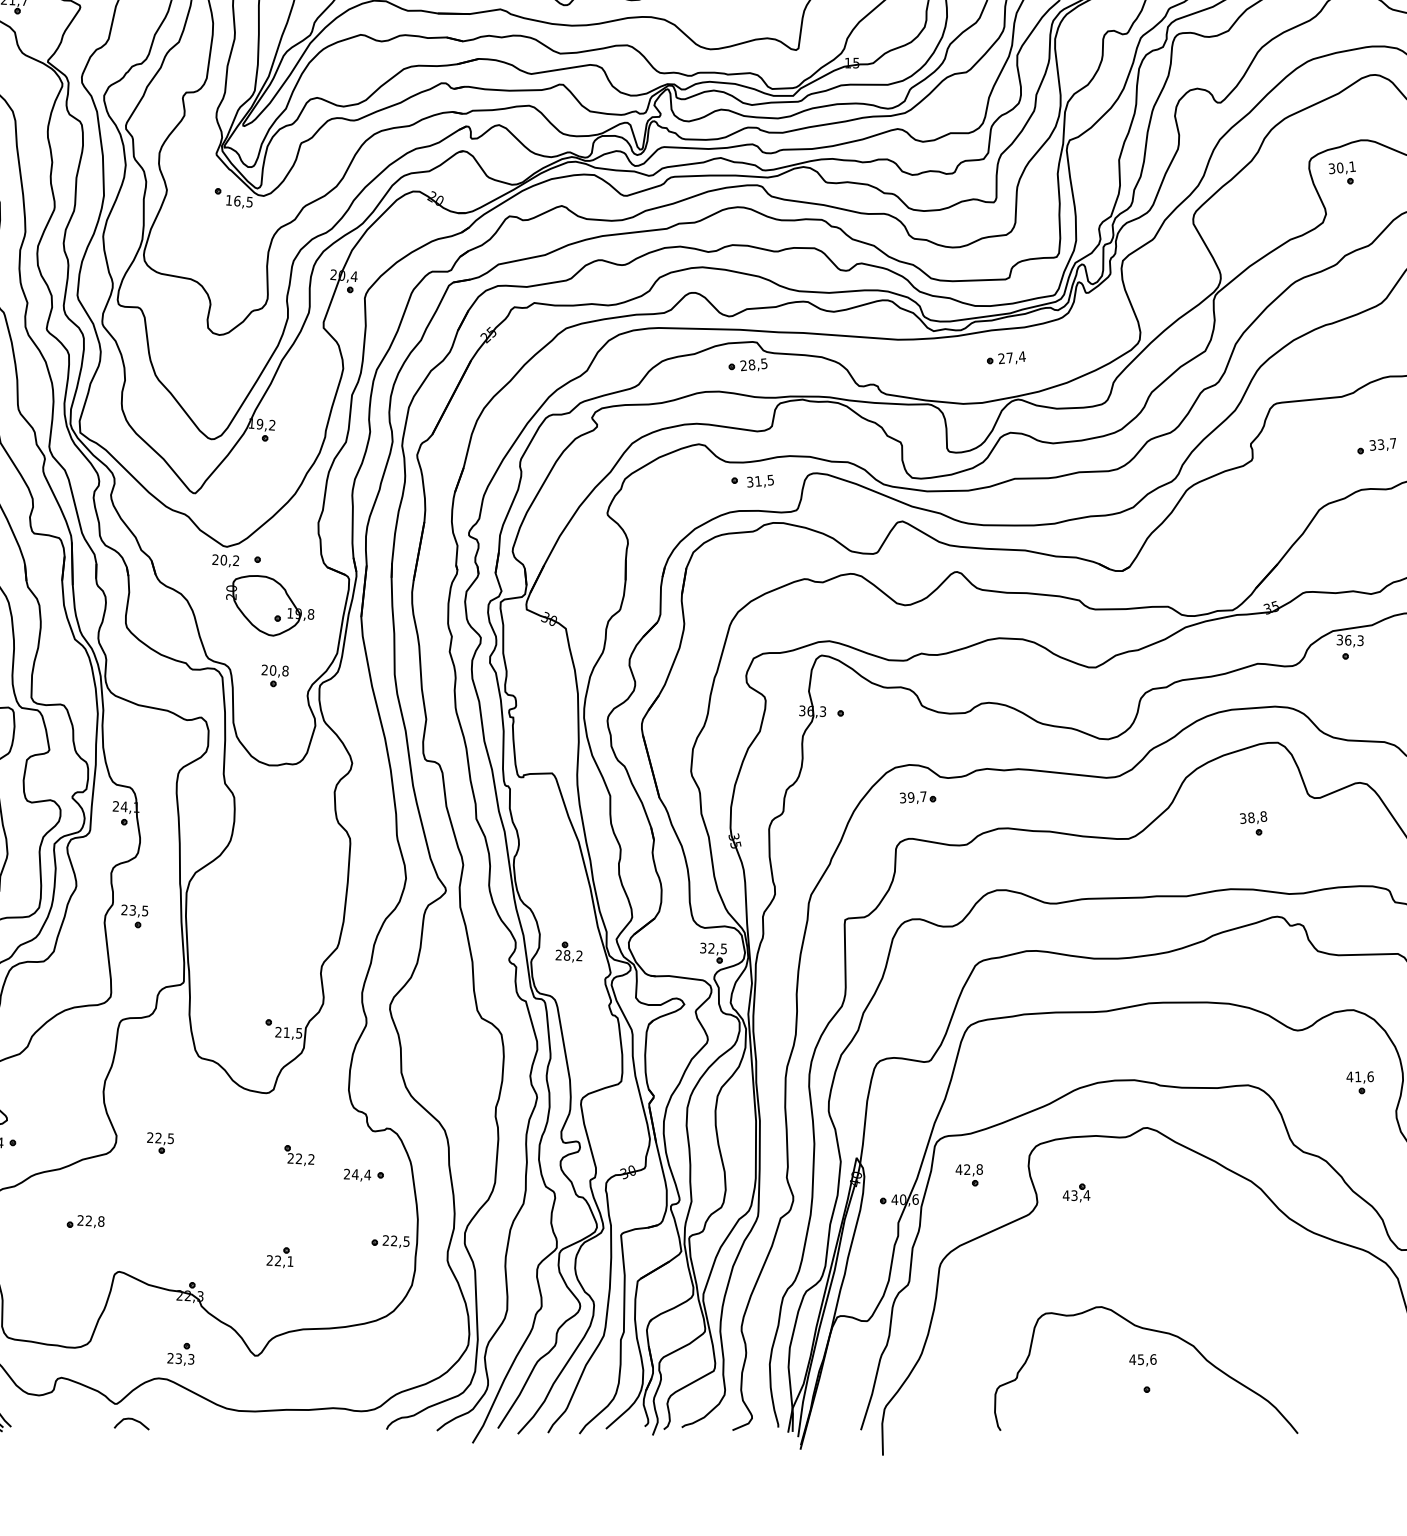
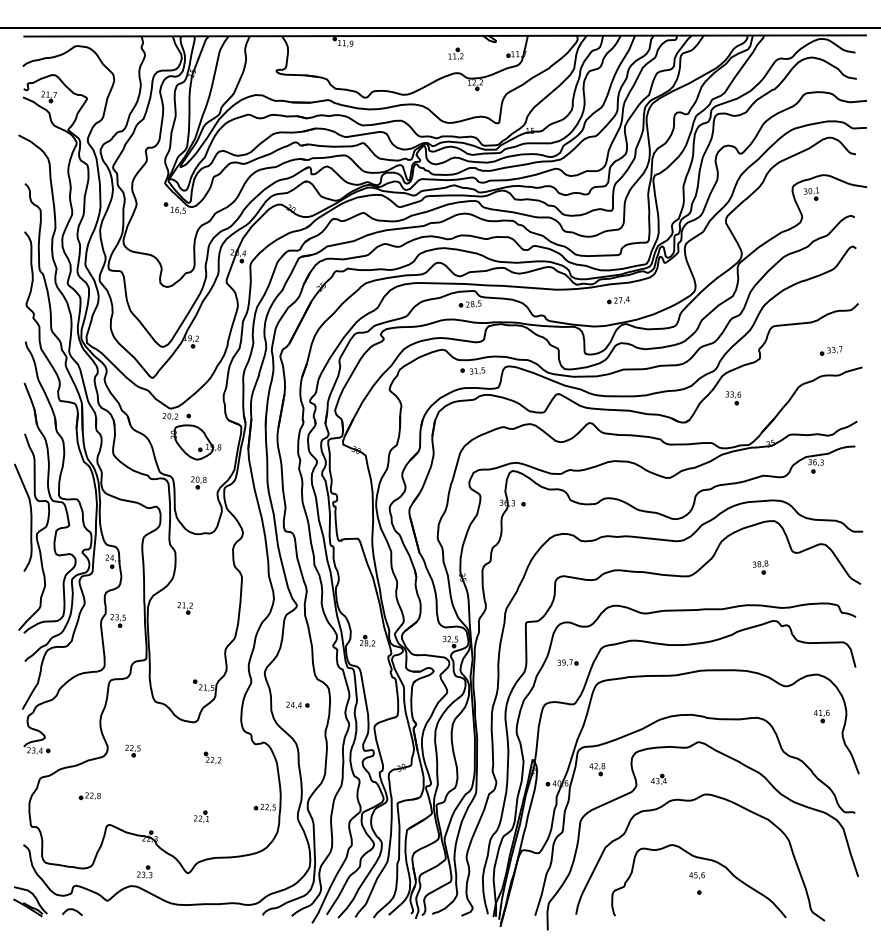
part: (1206, 529) -> (733, 398), added
part: (917, 797) -> (567, 662), moved
part: (250, 894) -> (184, 608), added
part: (363, 1173) -> (297, 704), moved
curve: (1134, 1231) -> (692, 801), added
curve: (131, 1420) -> (72, 910), moved

